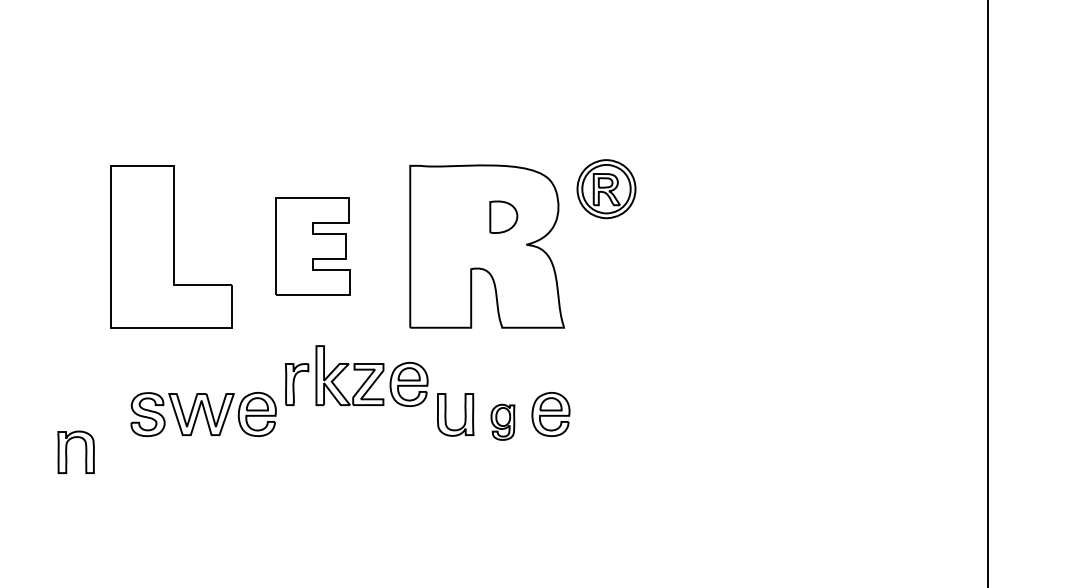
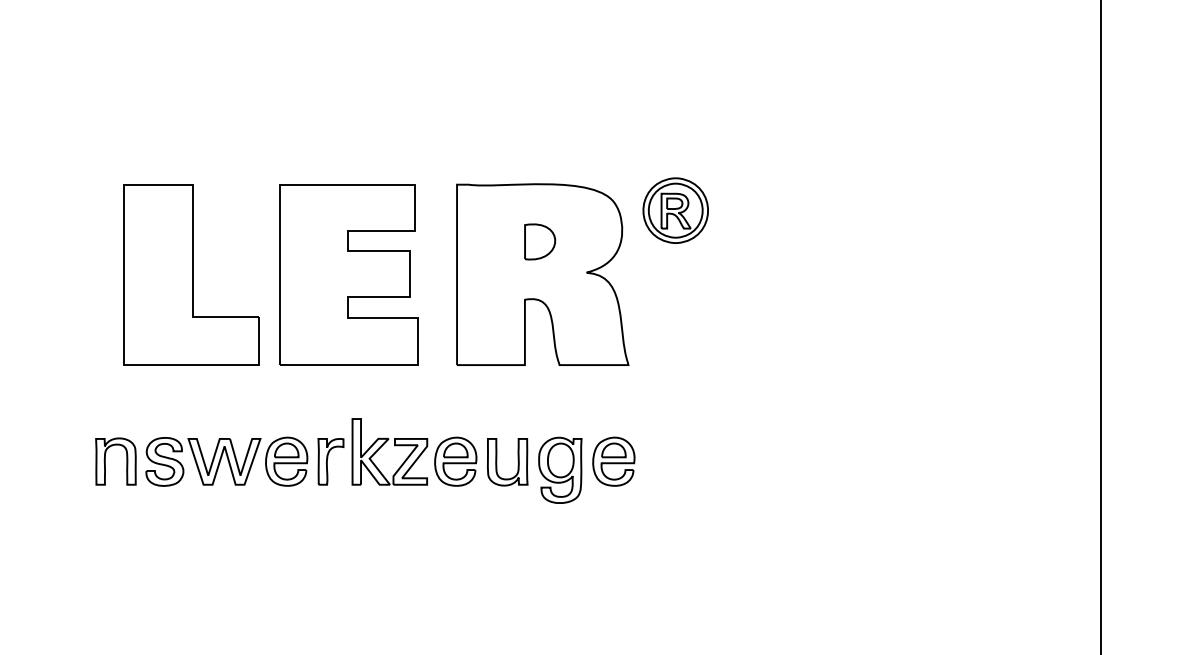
part: (503, 216) -> (539, 241), moved
part: (313, 246) -> (349, 274), size x1.67
part: (356, 375) -> (397, 451), moved
part: (502, 422) -> (559, 470), size x1.67
part: (67, 452) -> (106, 461), moved

